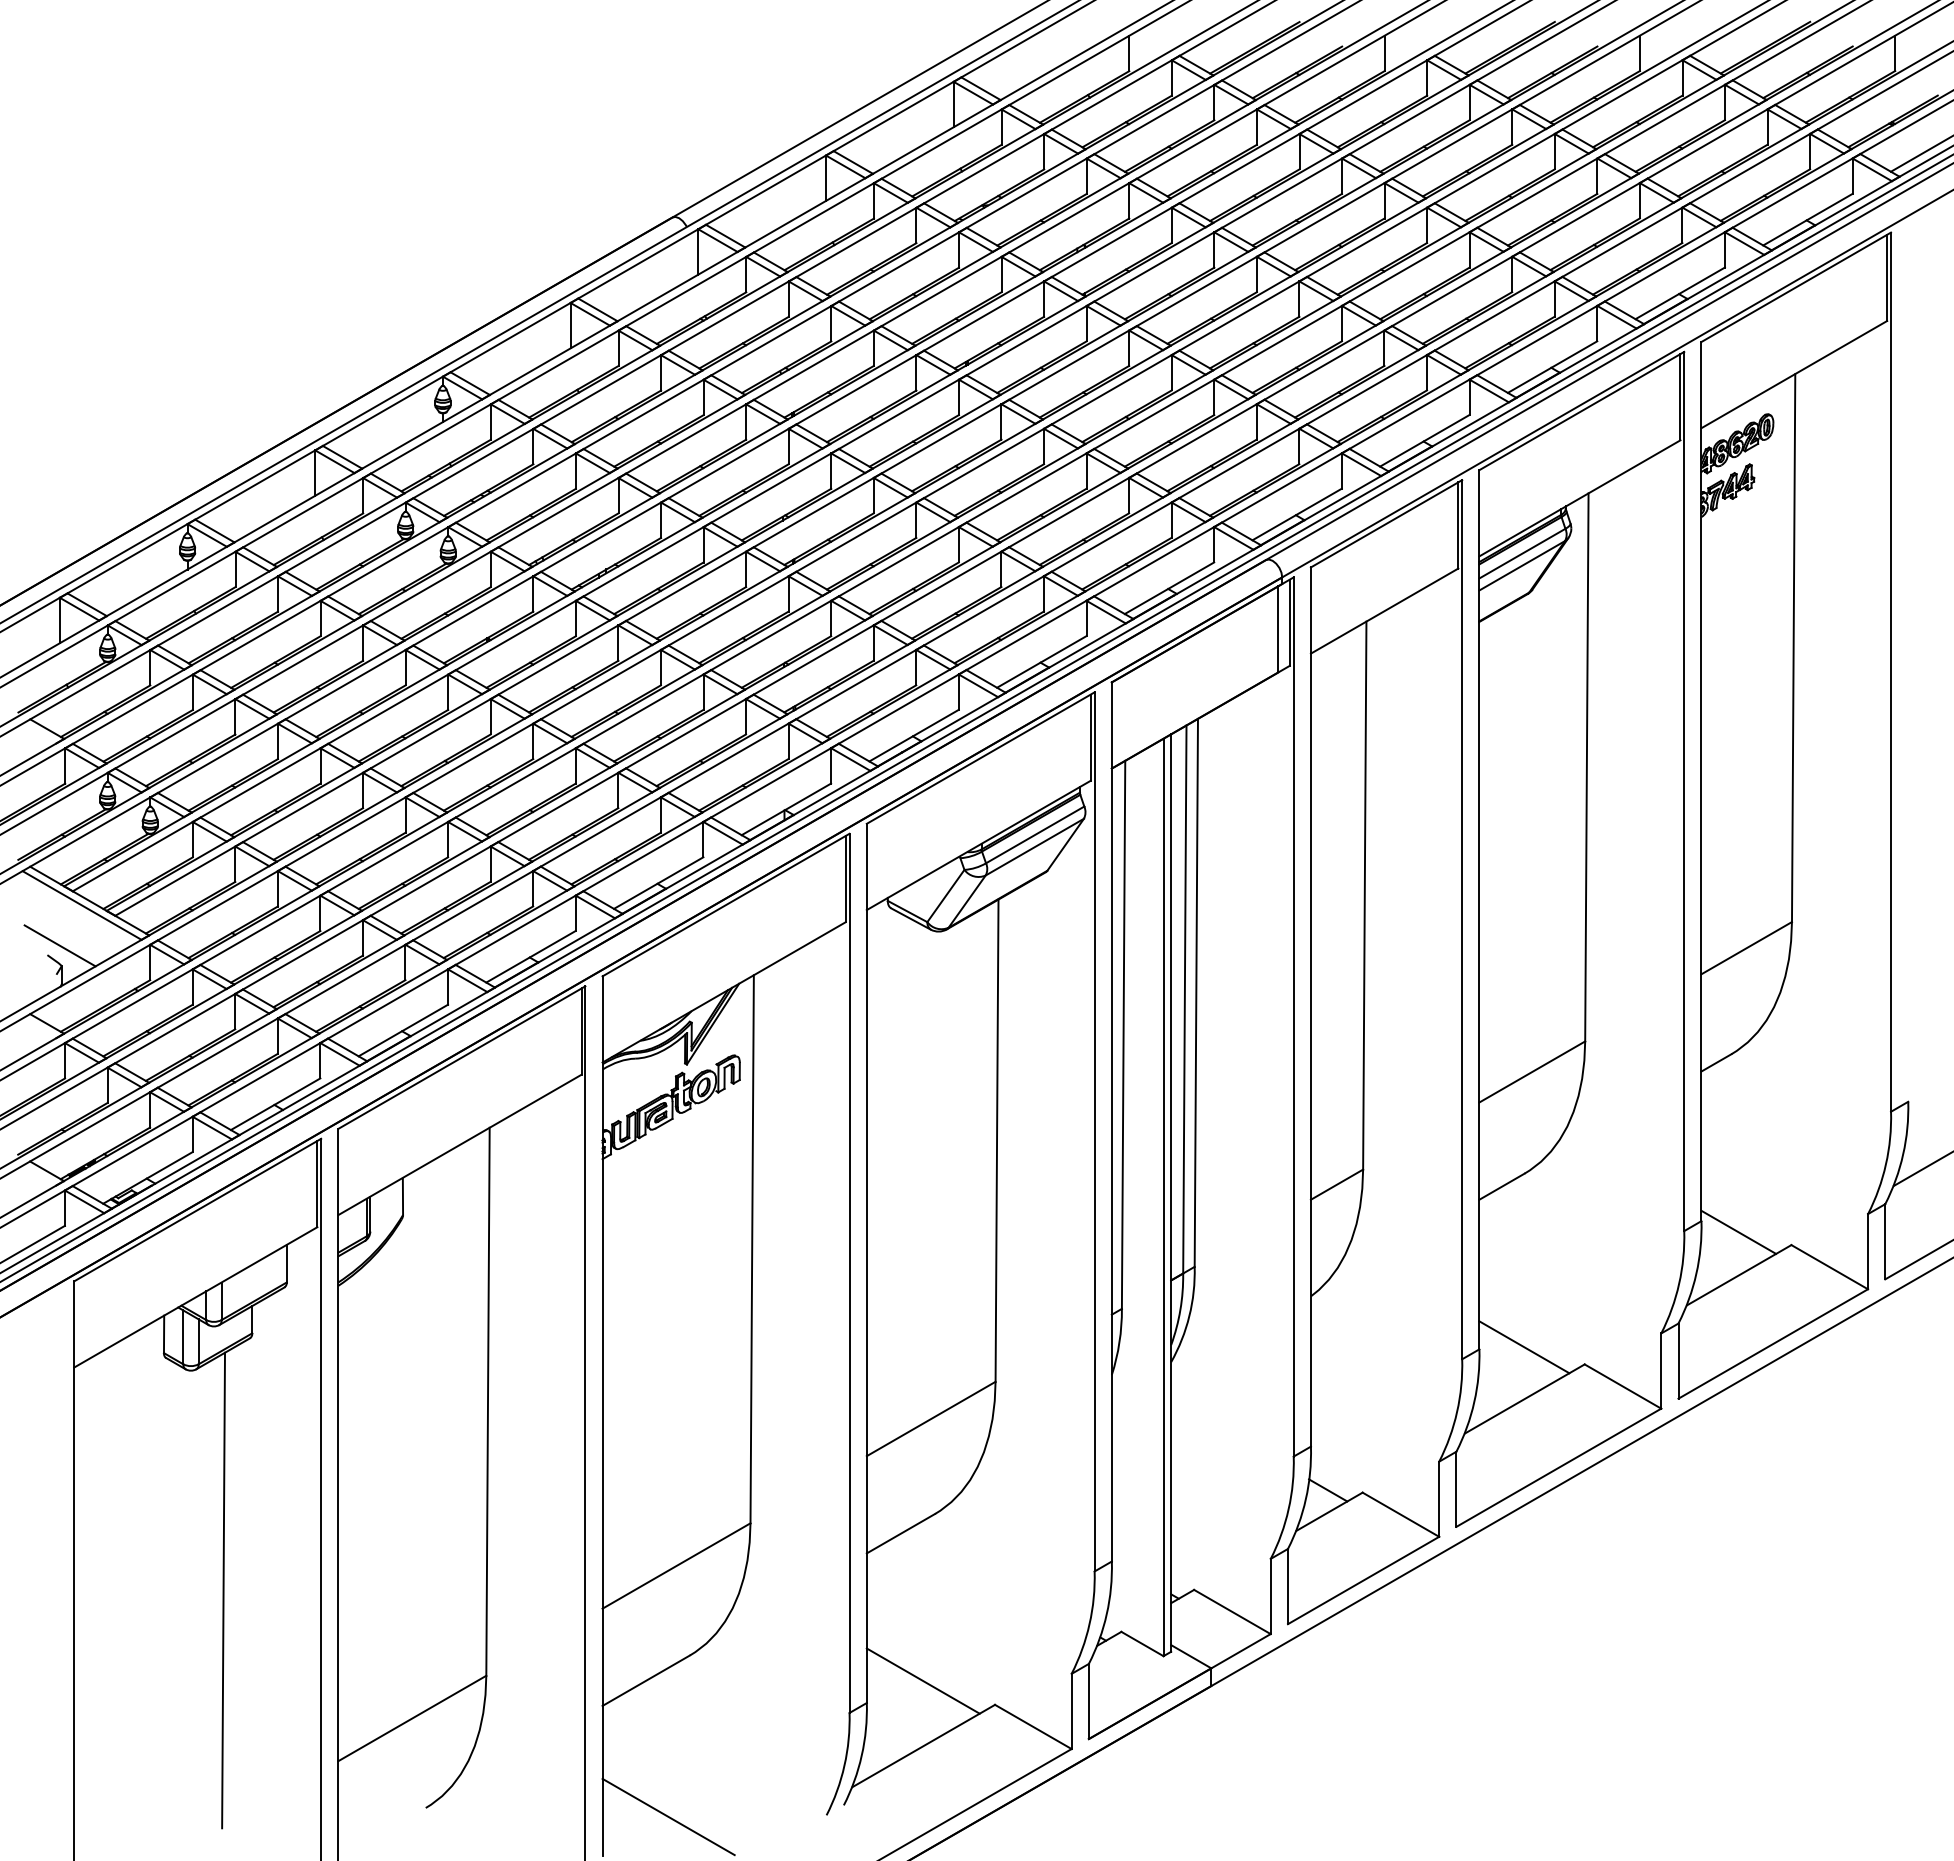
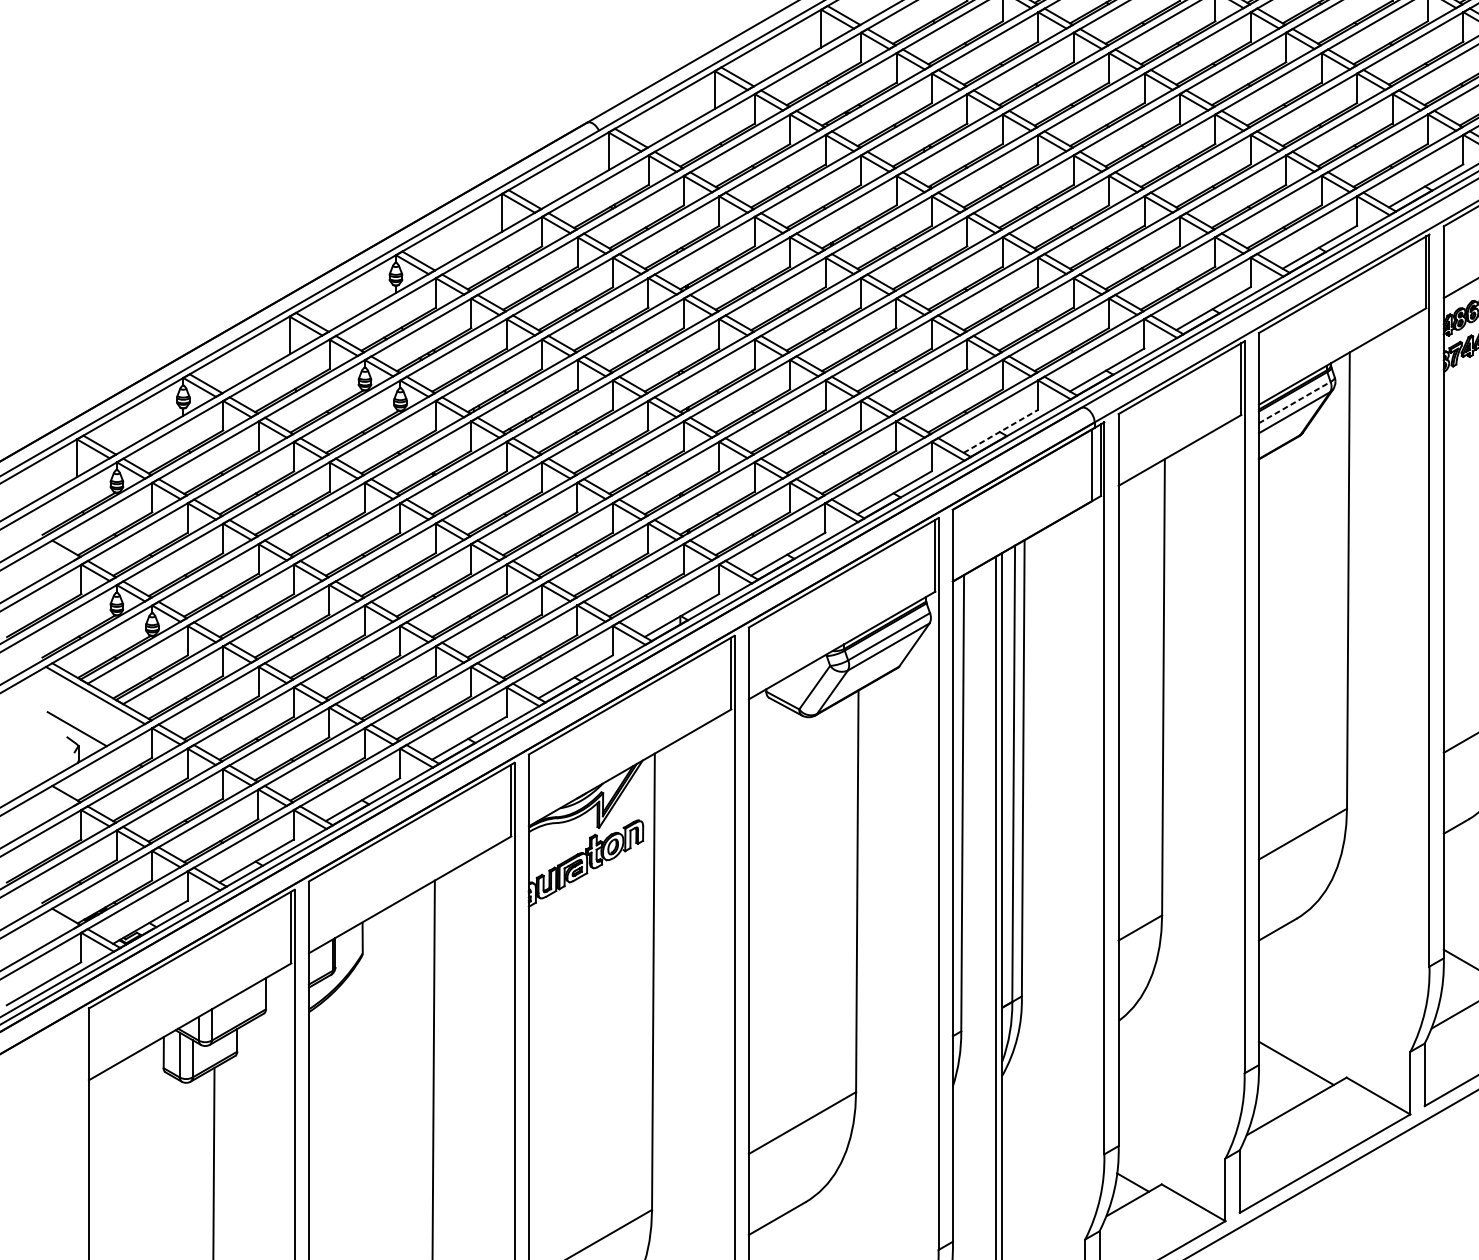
line: (1522, 553) -> (1294, 402), solid -> dashed
line: (1169, 588) -> (1000, 431), solid -> dashed

